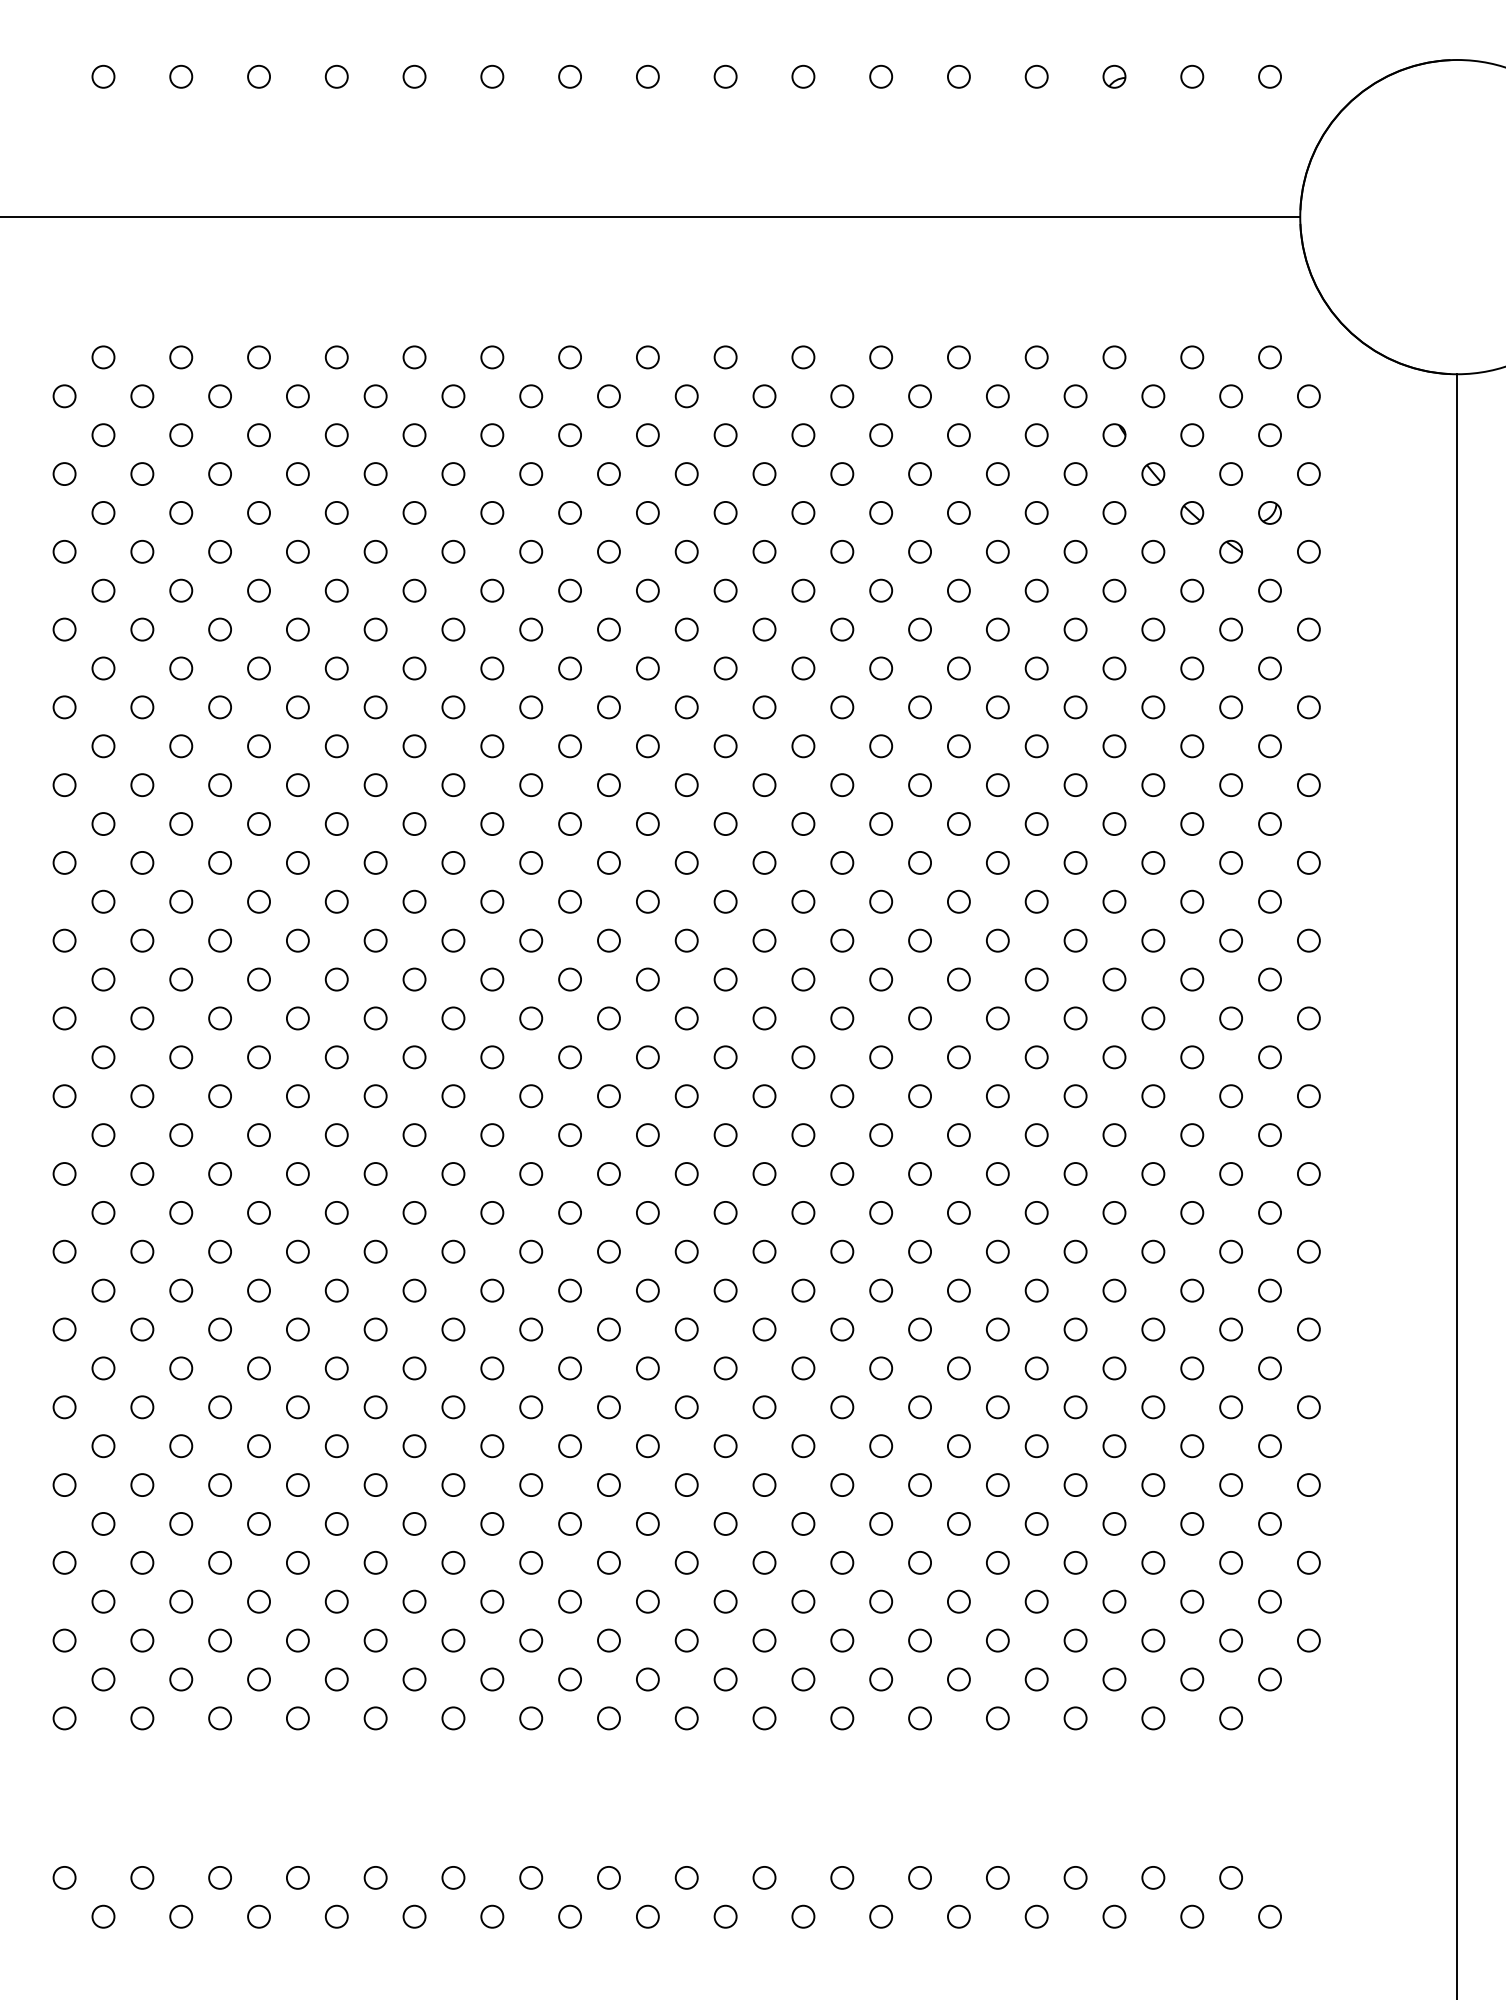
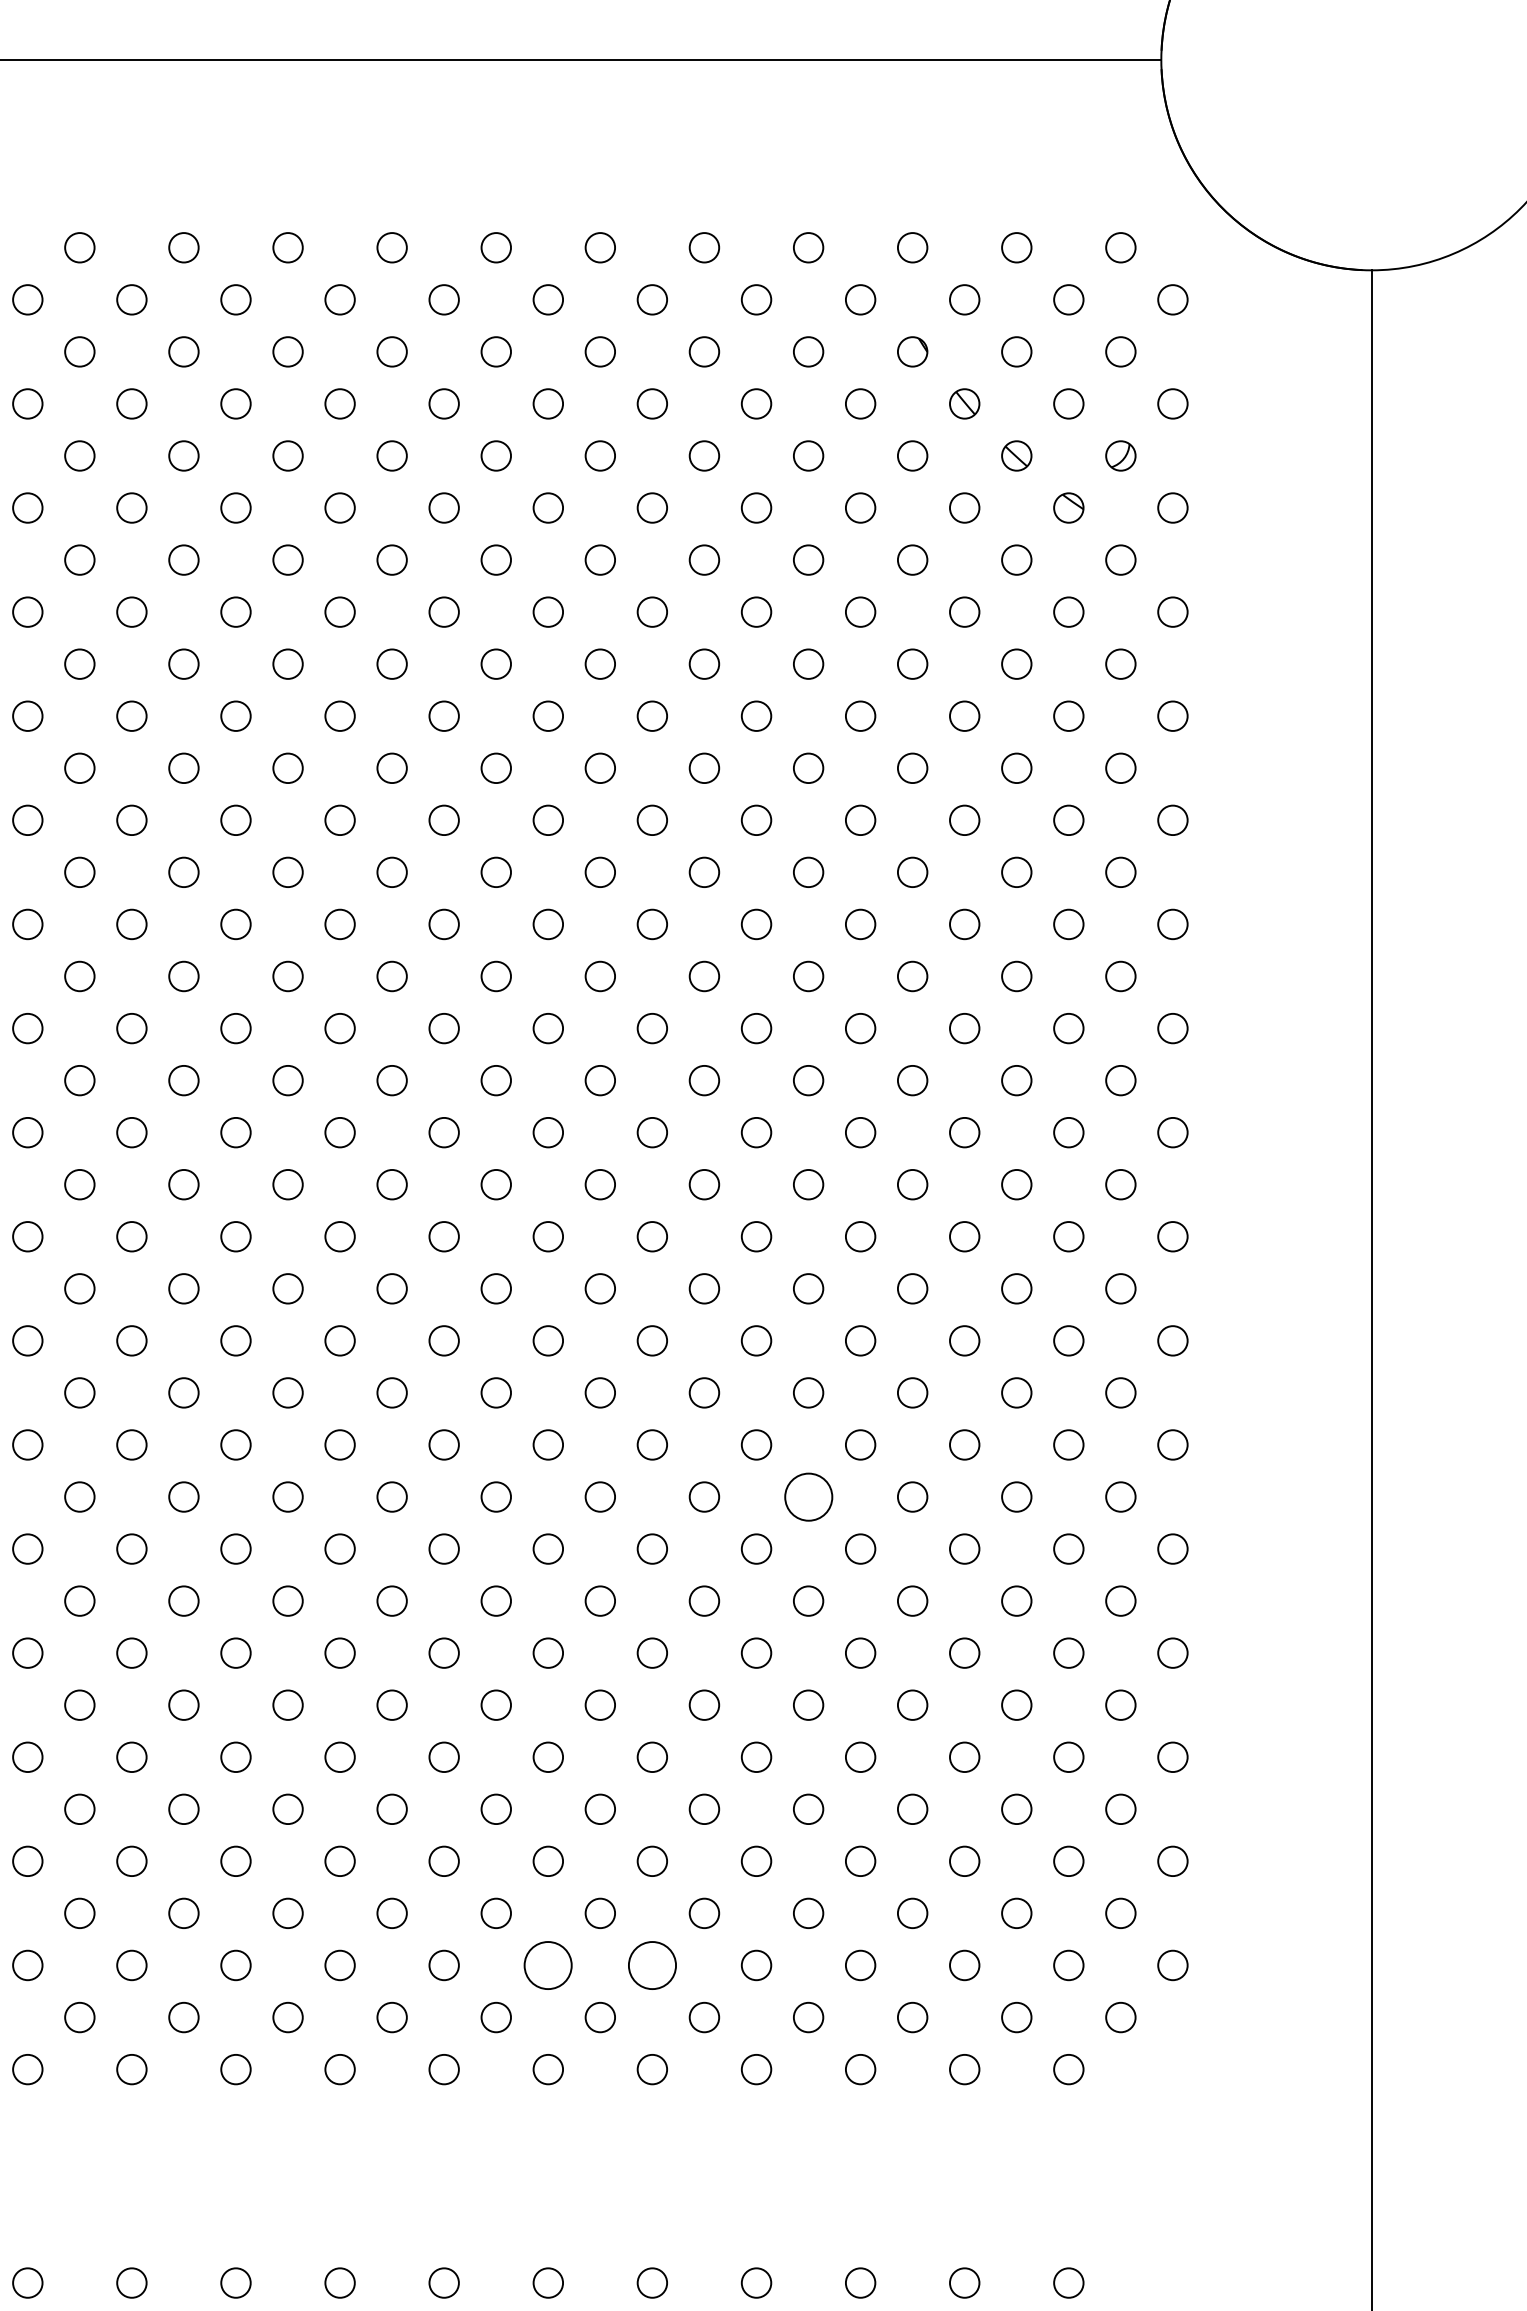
circle: (1036, 1290) -> (808, 1496), size x1.6
circle: (842, 1640) -> (548, 1965), size x1.6
circle: (919, 1640) -> (651, 1965), size x1.6

